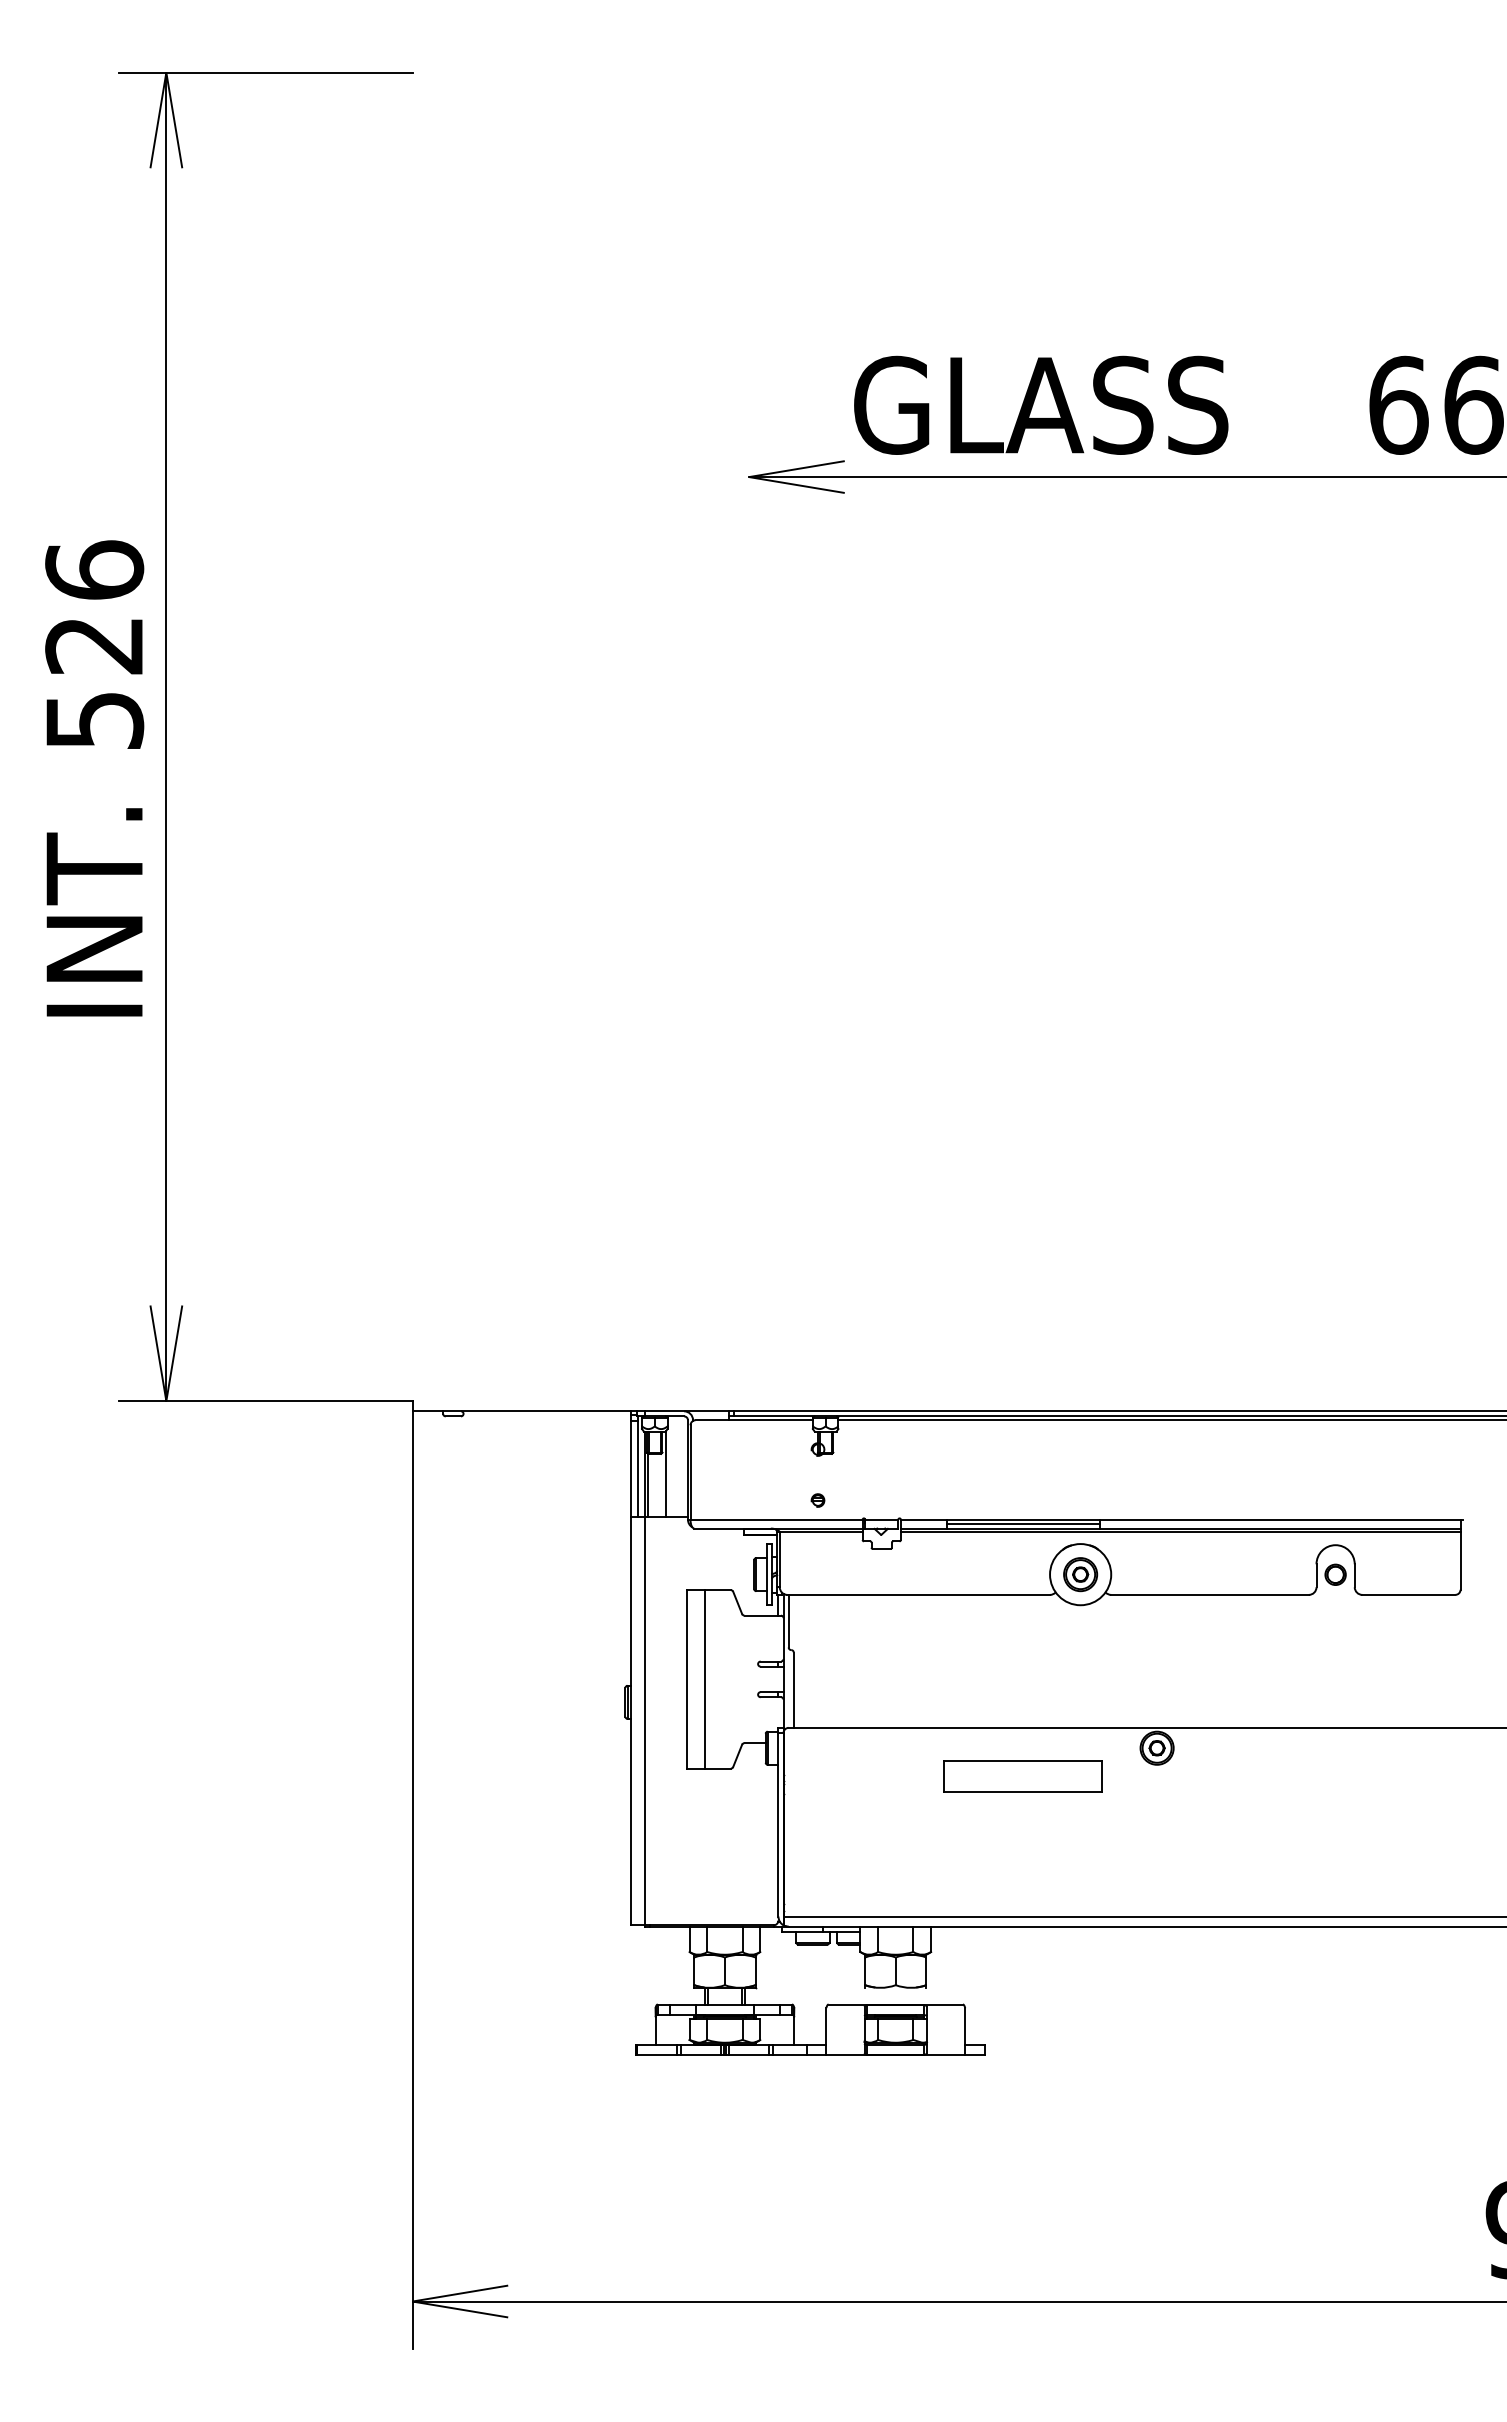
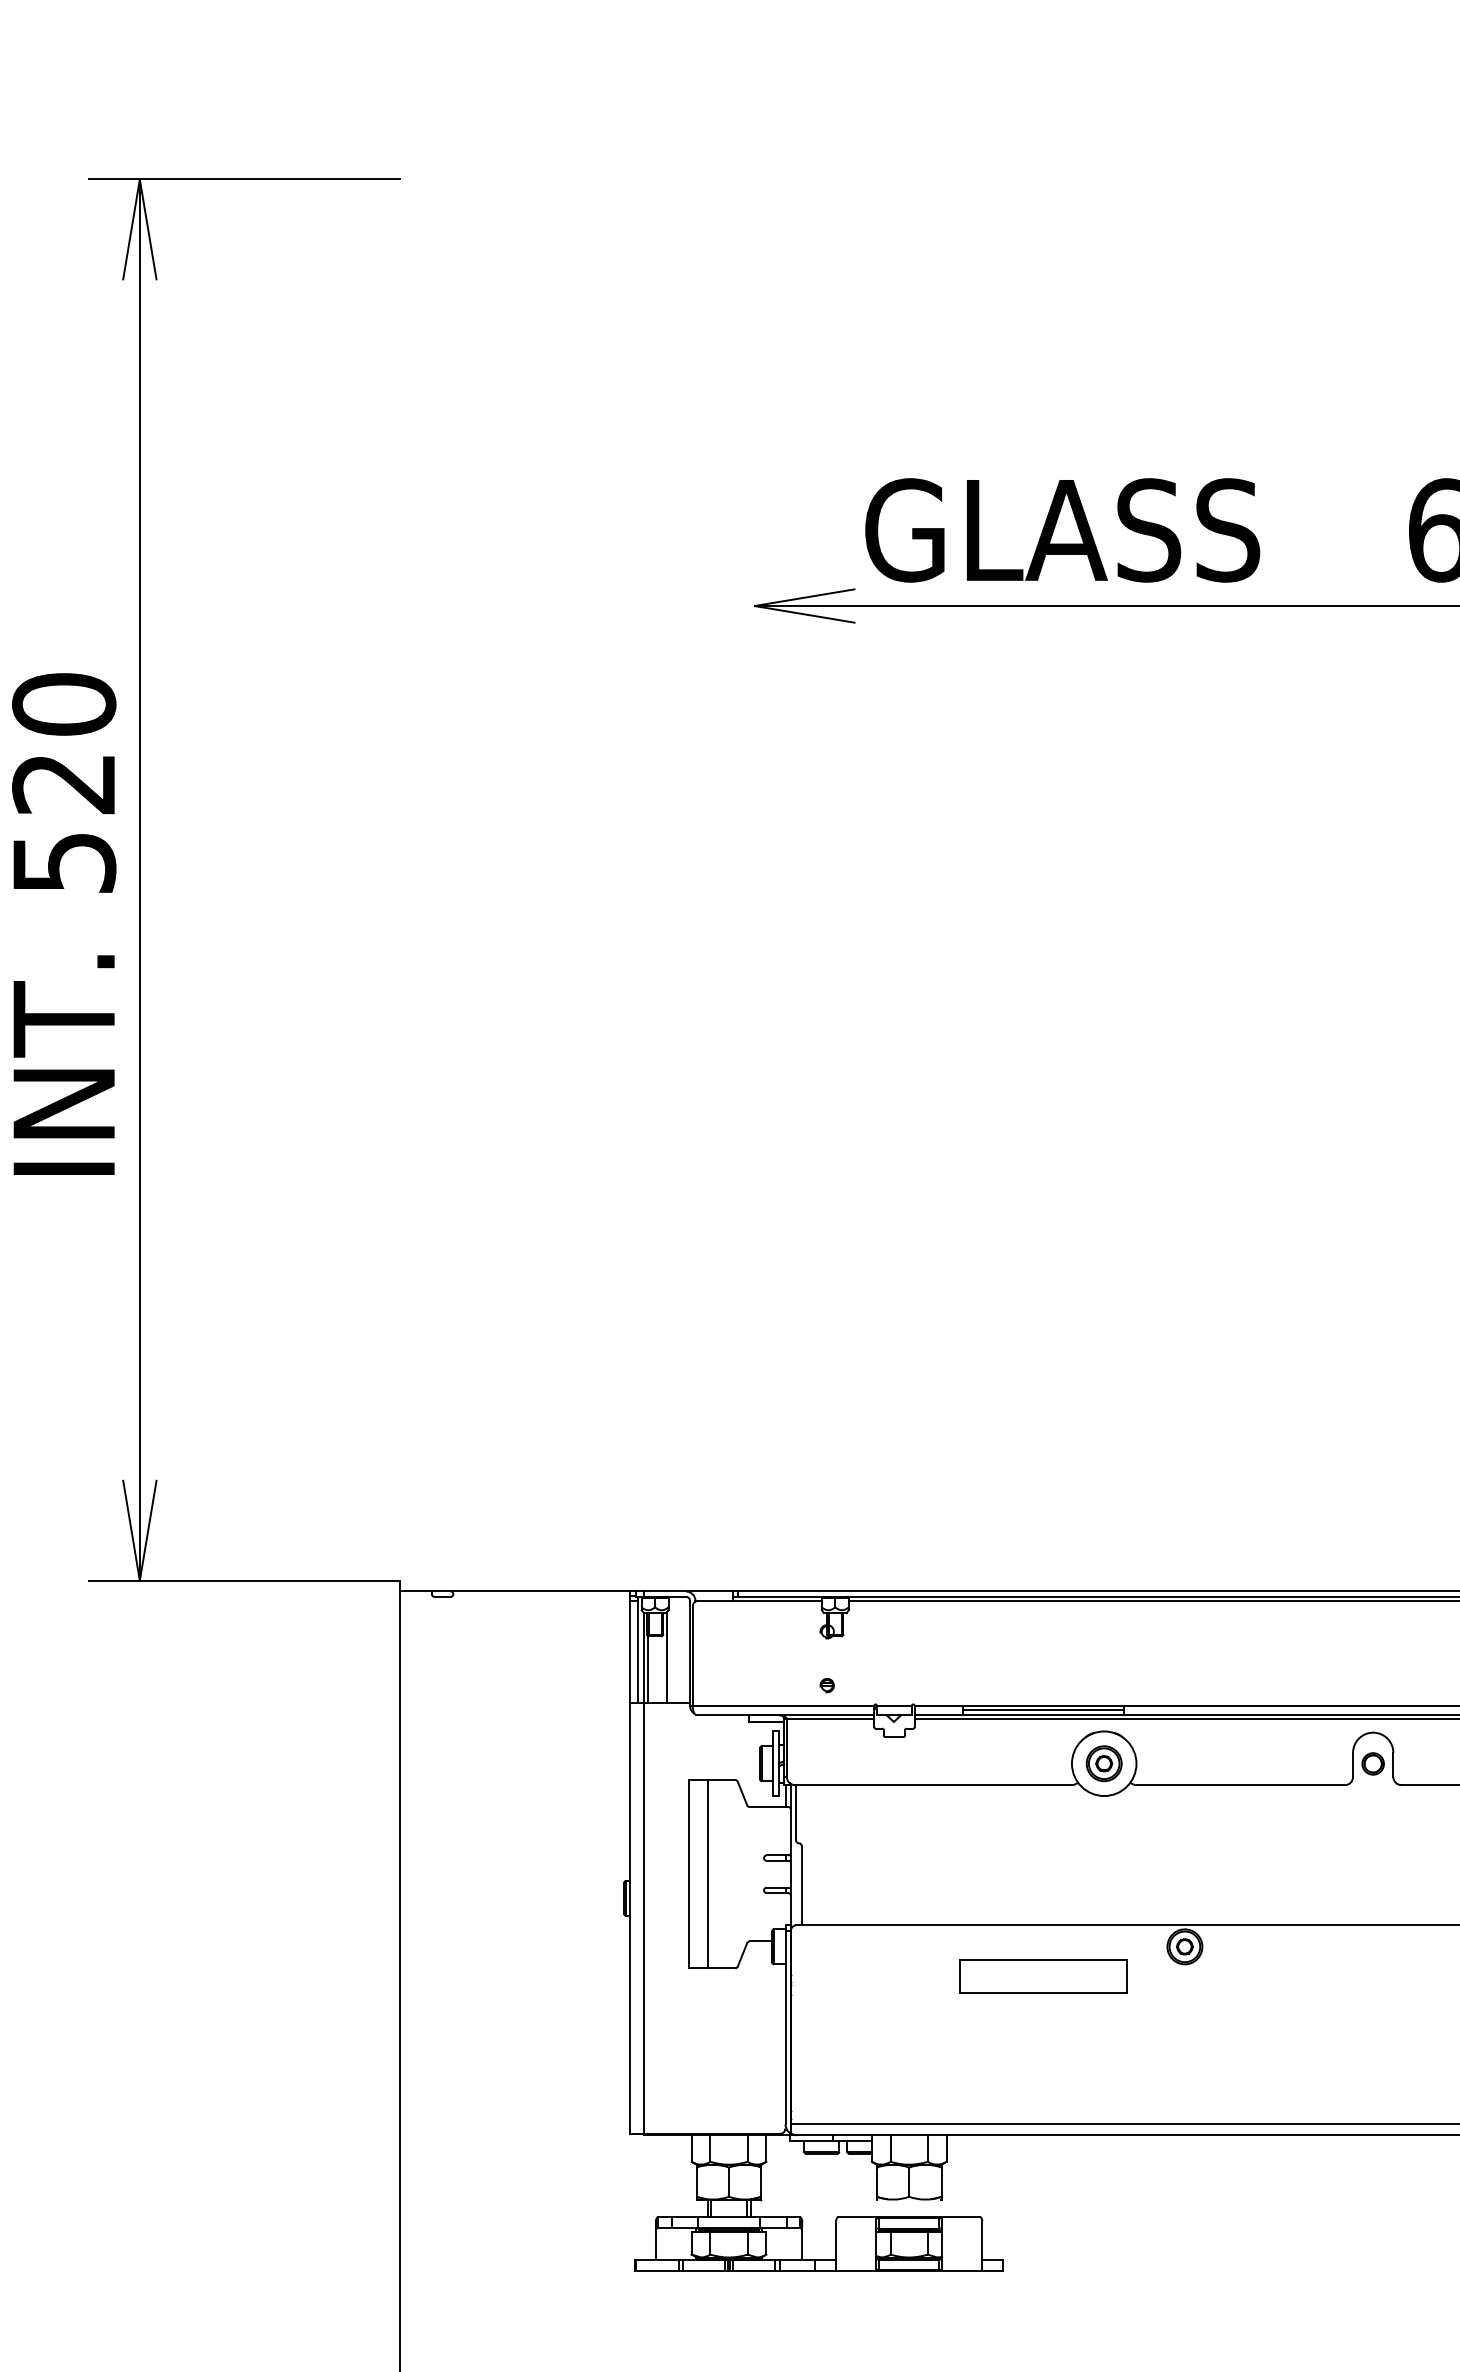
text: (94, 570) -> (64, 704), 526 -> 520

